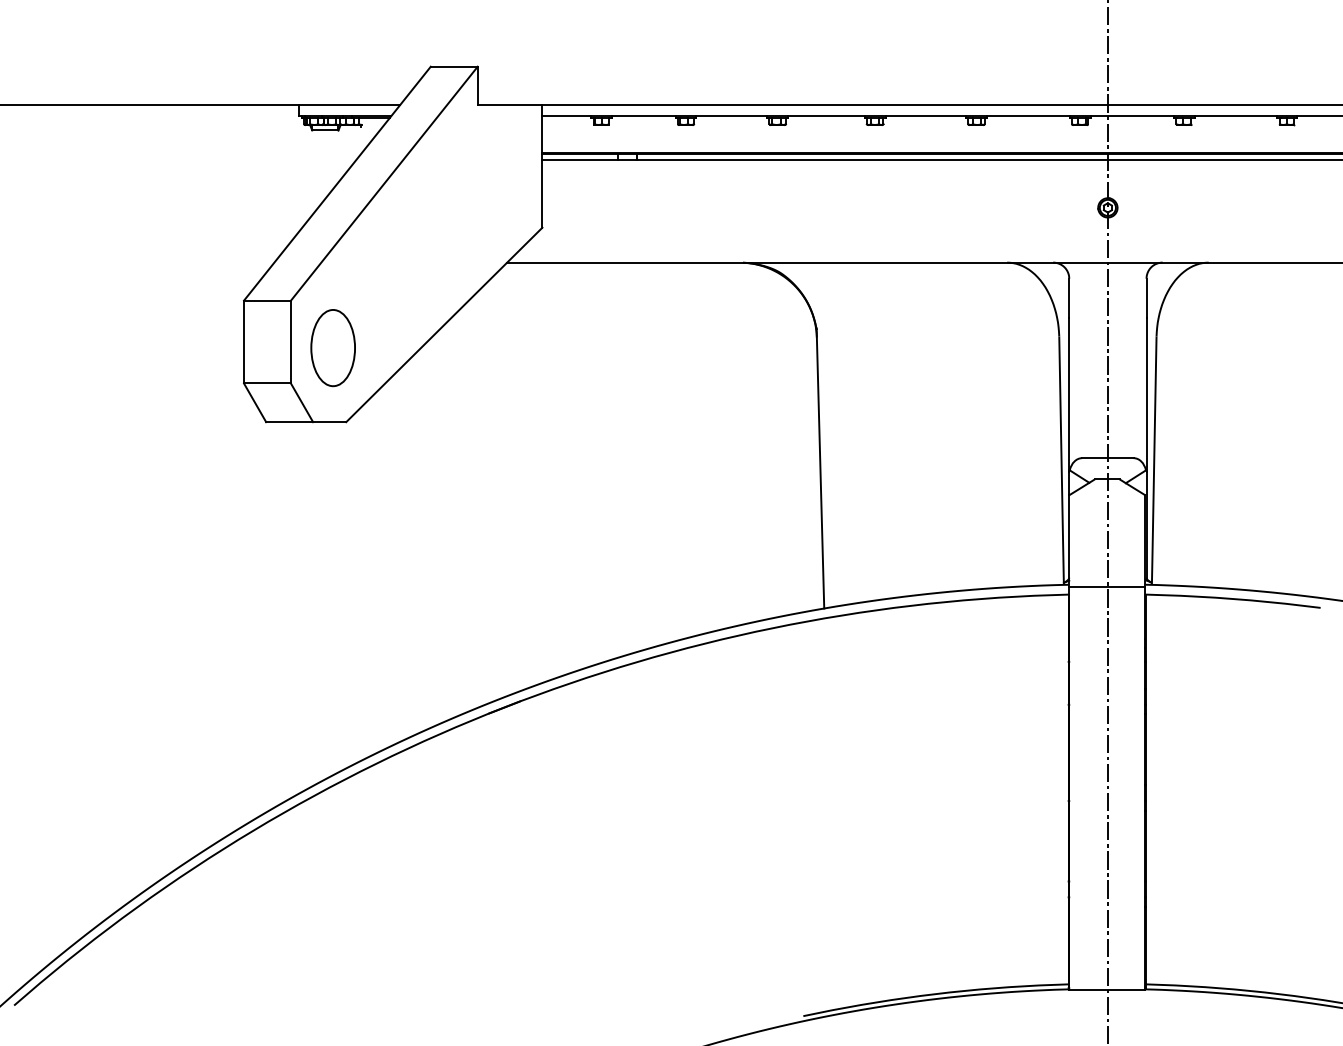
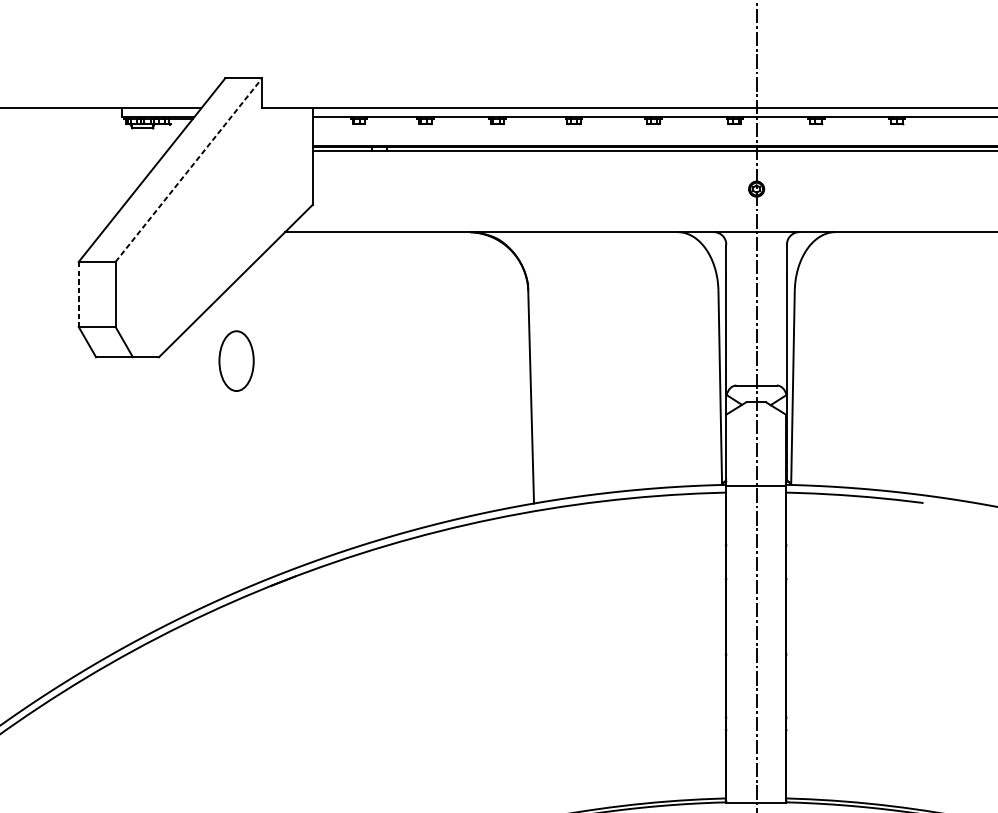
line: (384, 183) -> (188, 170), solid -> dashed
line: (244, 342) -> (79, 294), solid -> dashed
part: (332, 348) -> (236, 361), moved

